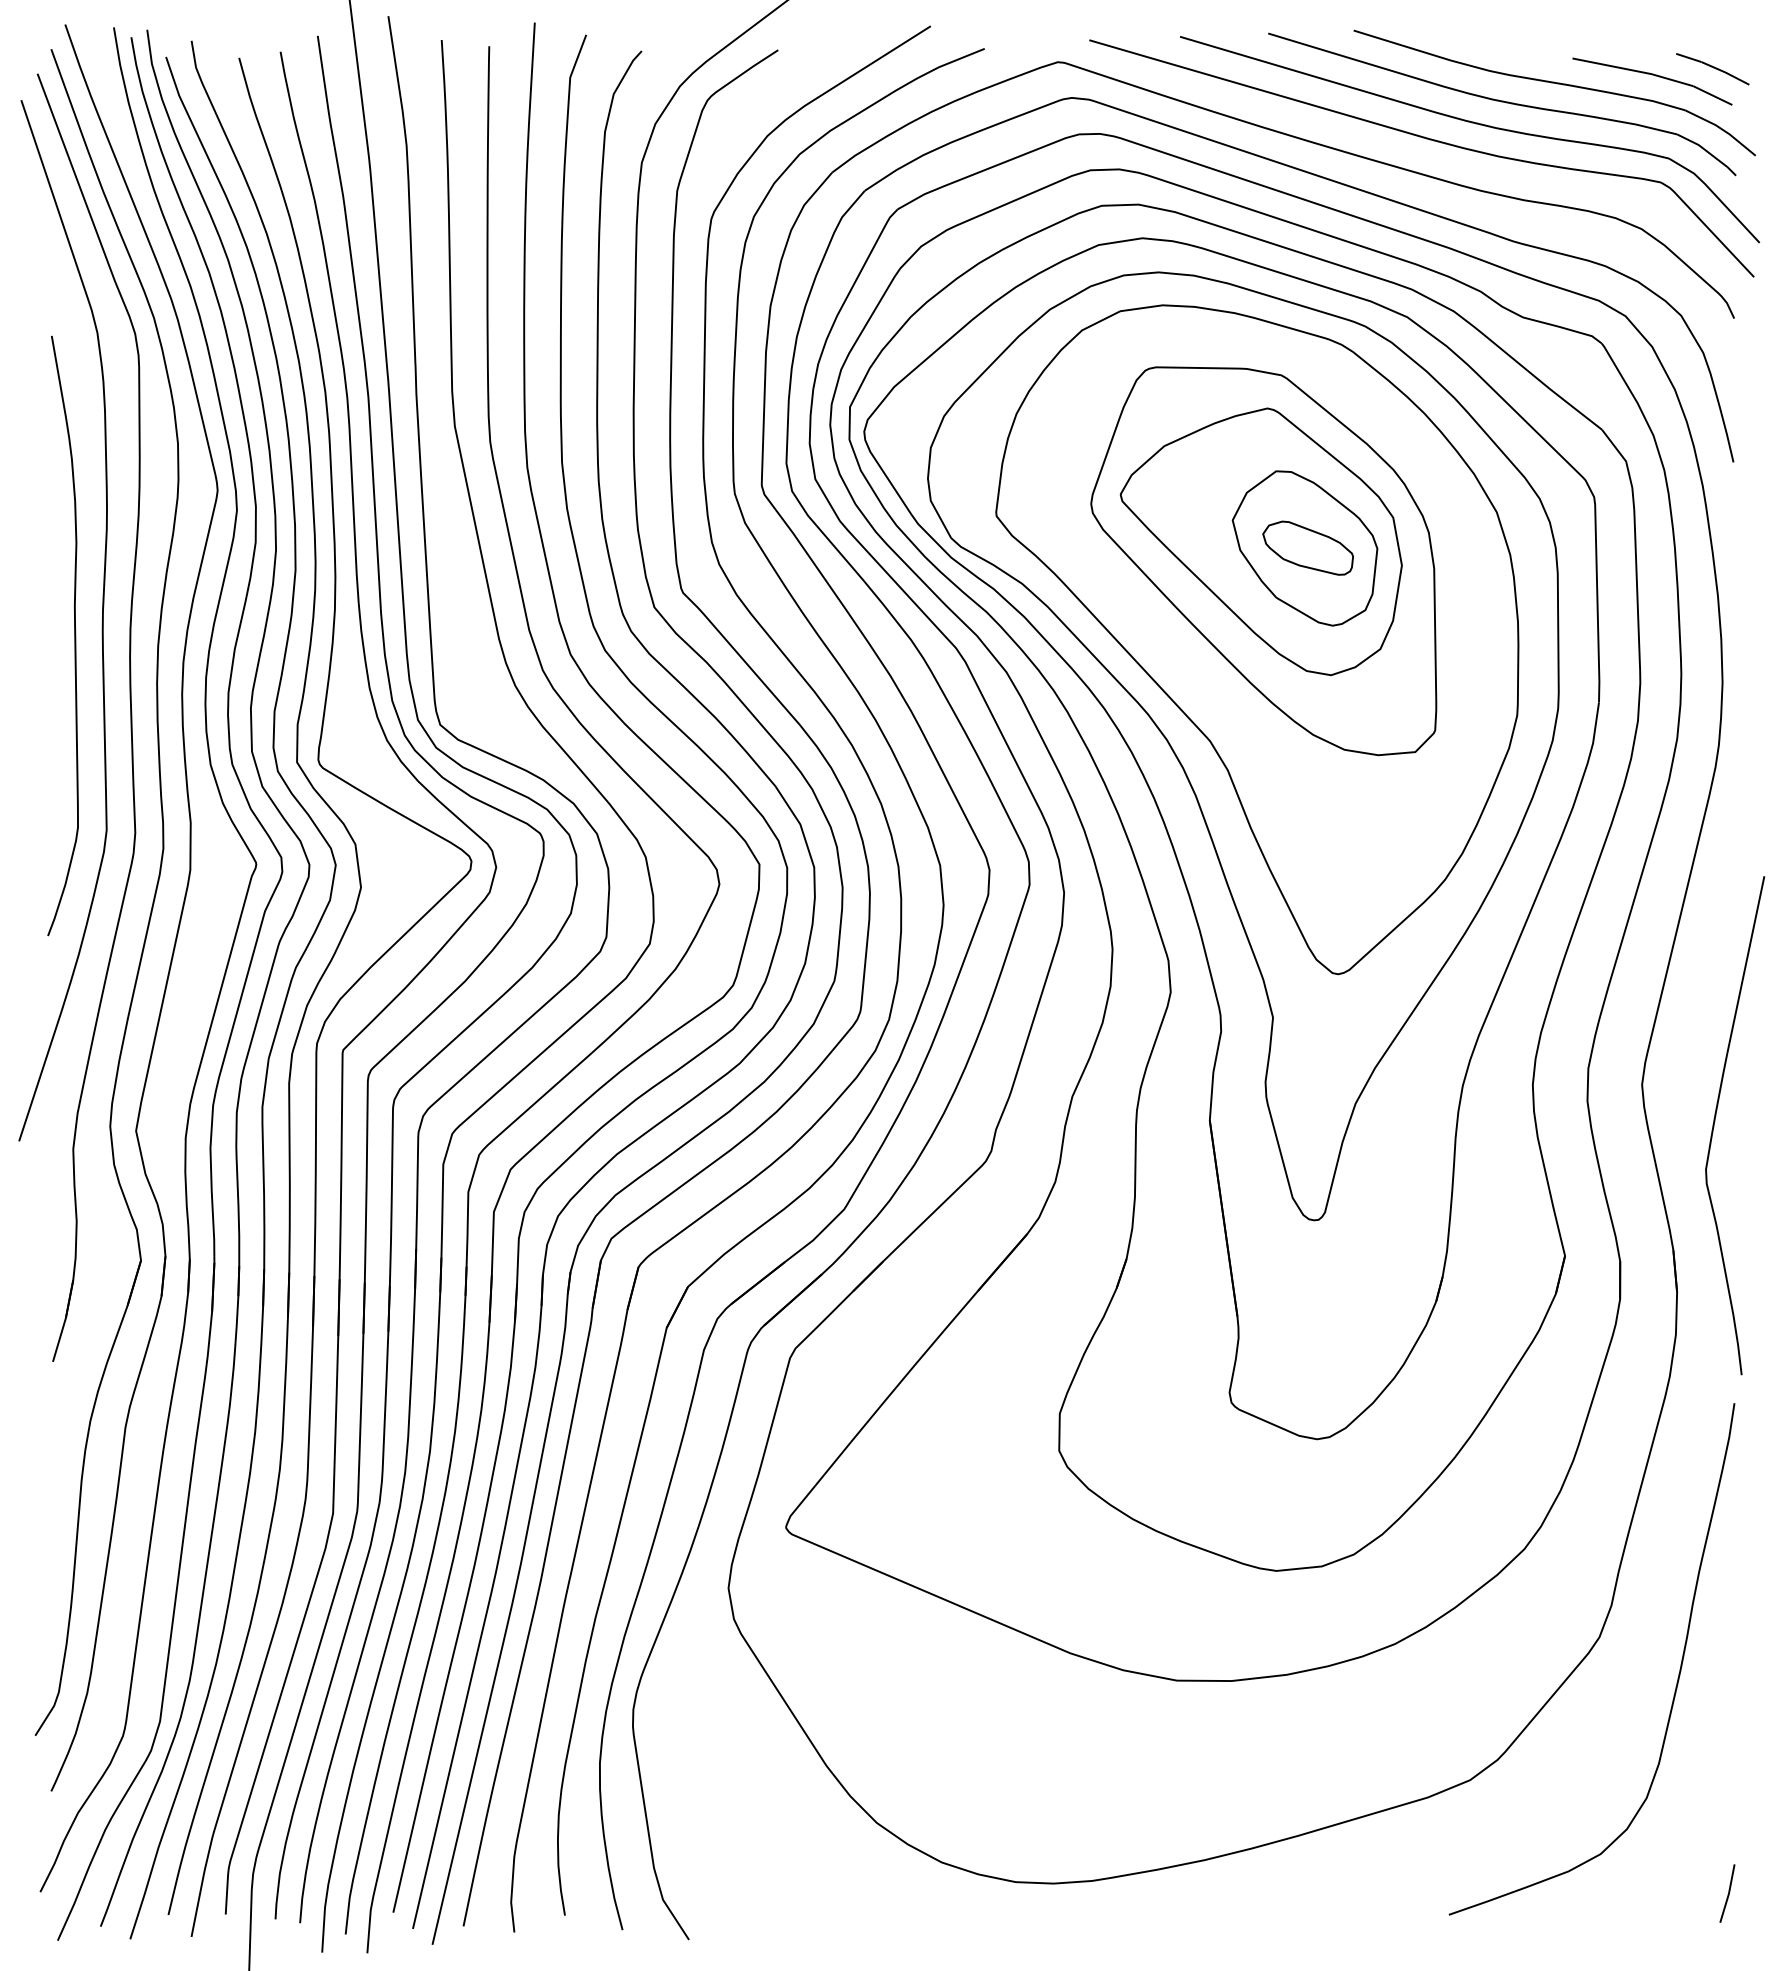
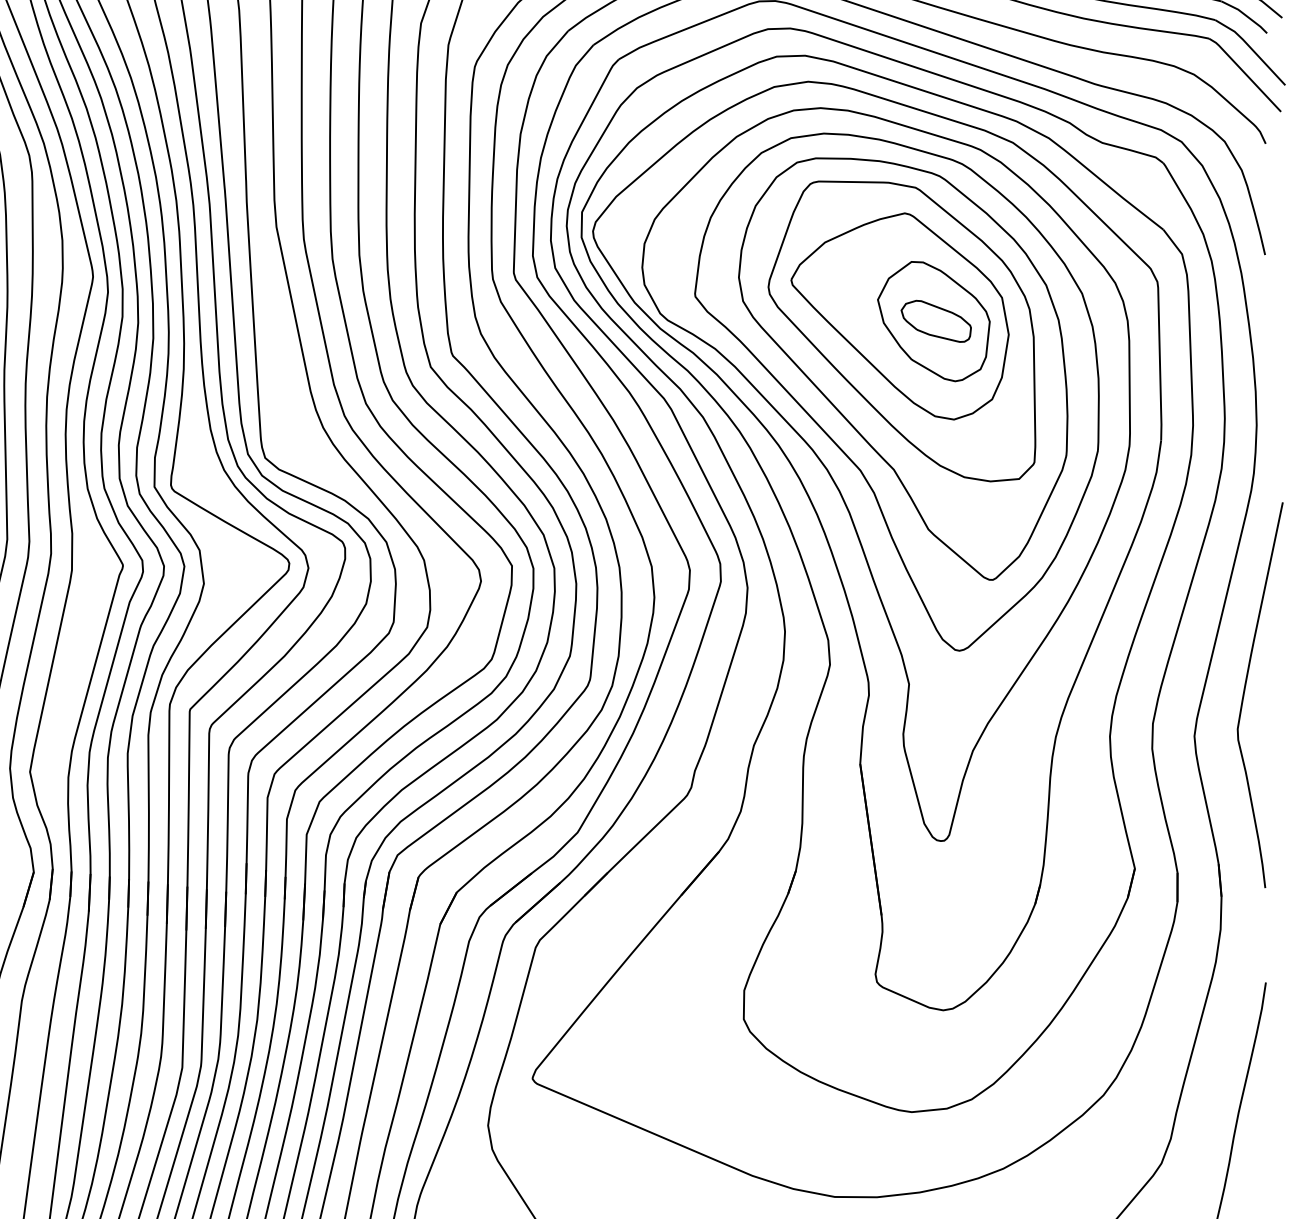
part: (1265, 609) -> (903, 368), added
curve: (1715, 1121) -> (1245, 691), moved

